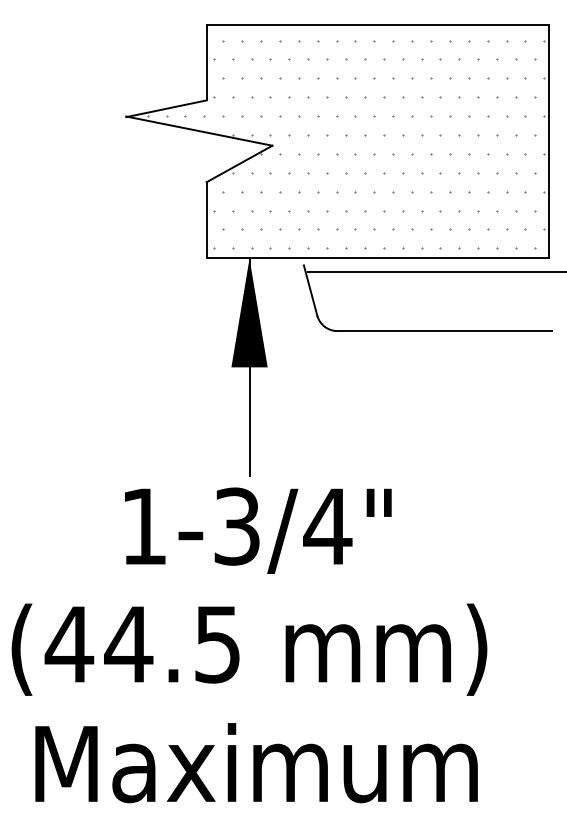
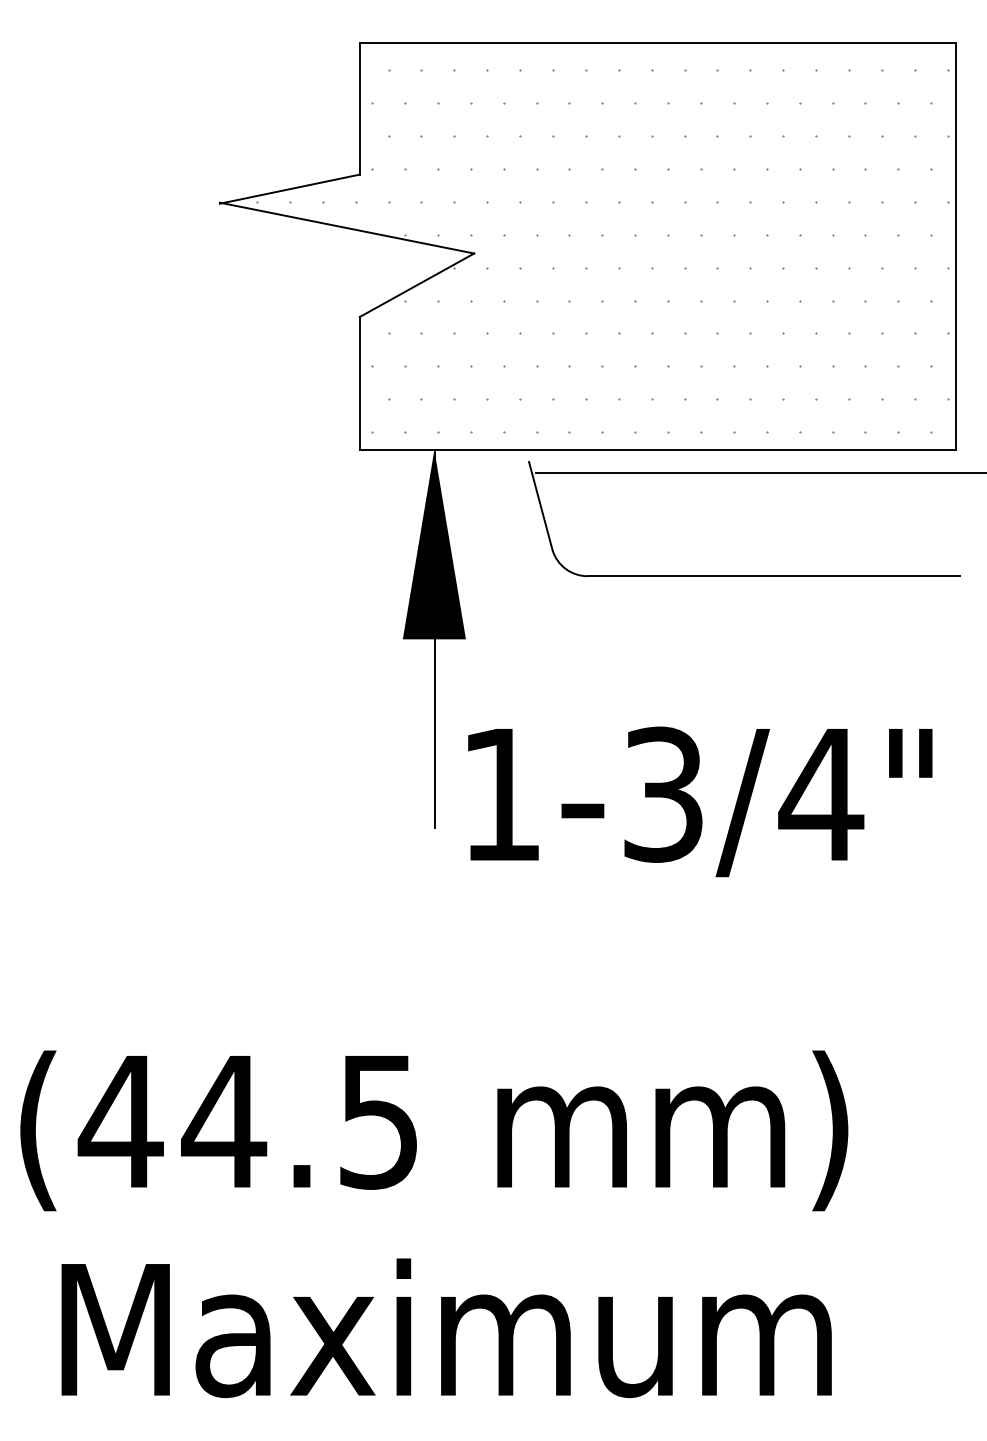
text: (258, 530) -> (700, 801), moved

